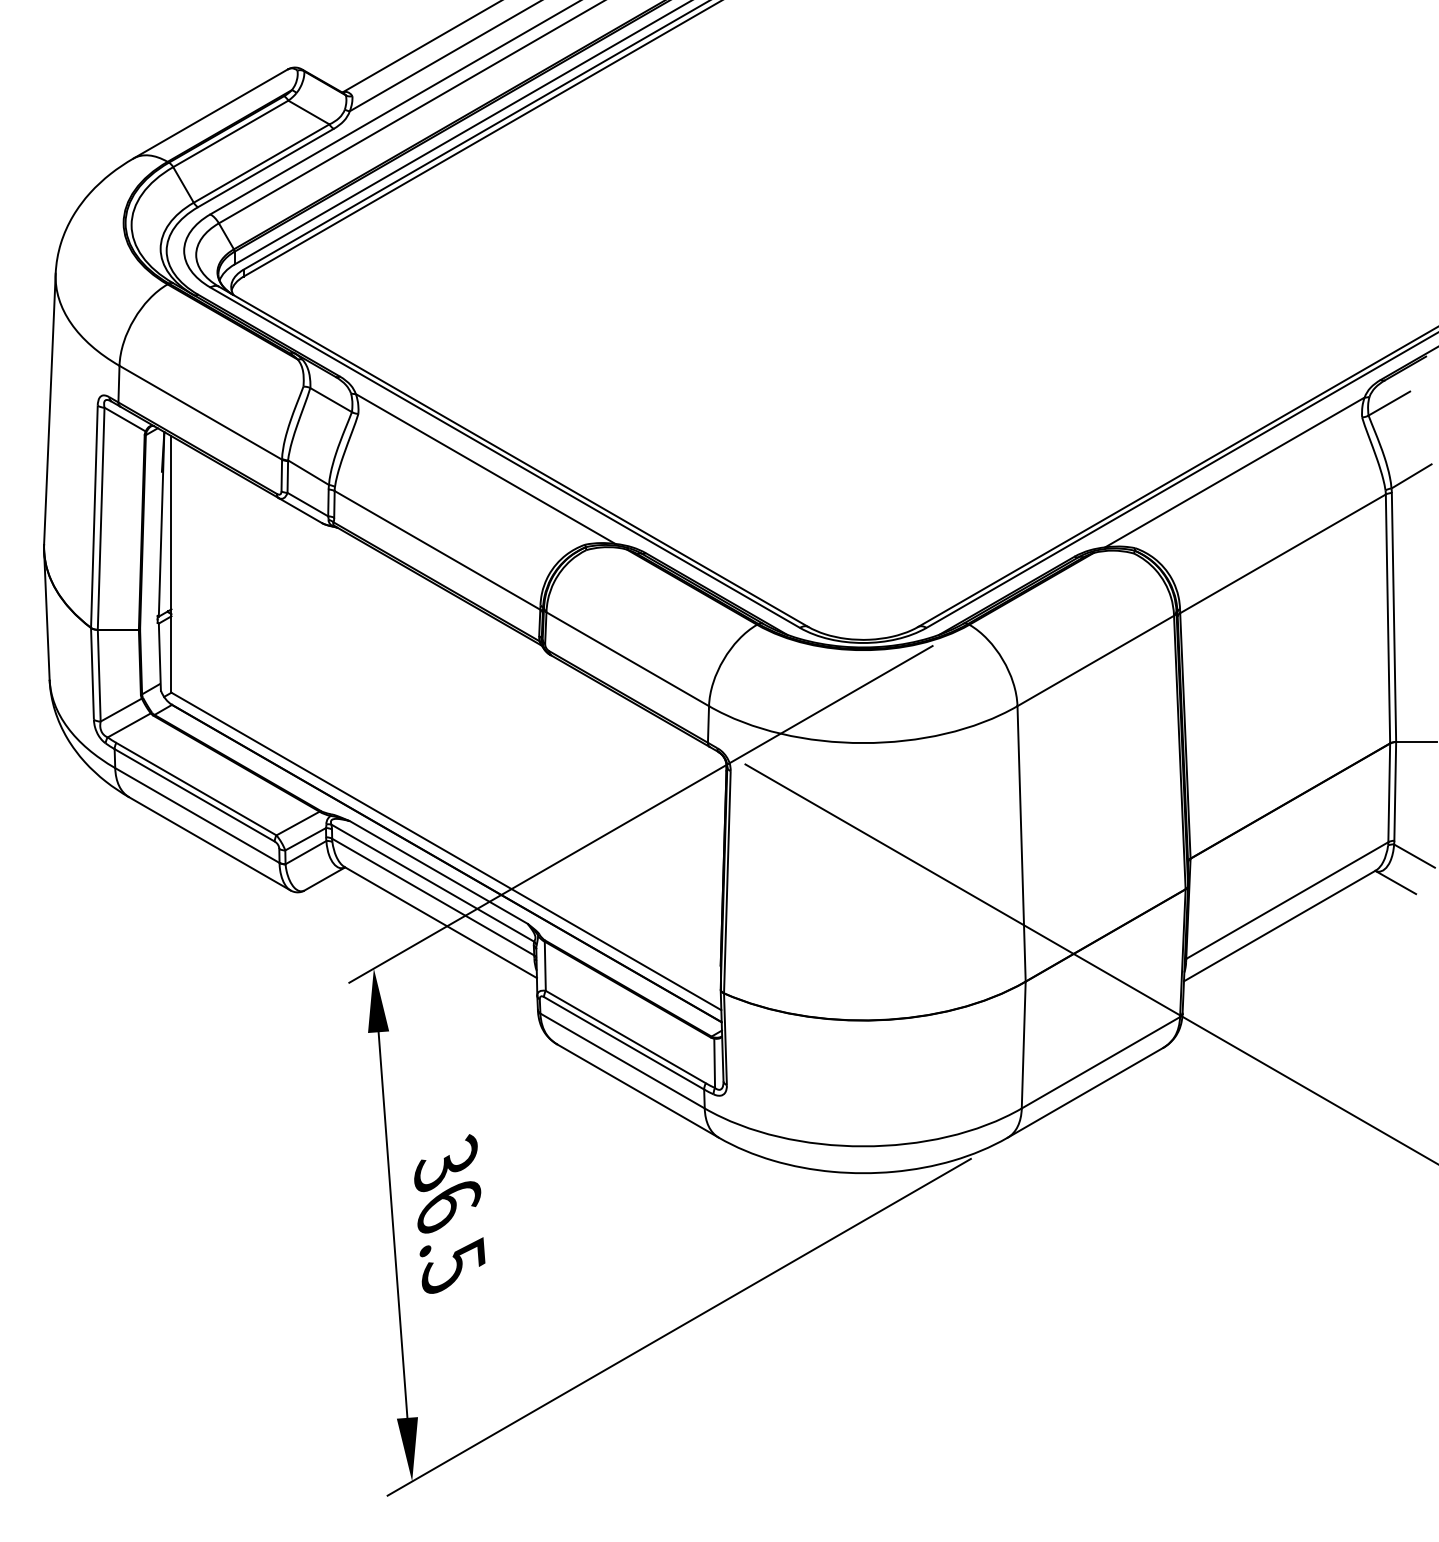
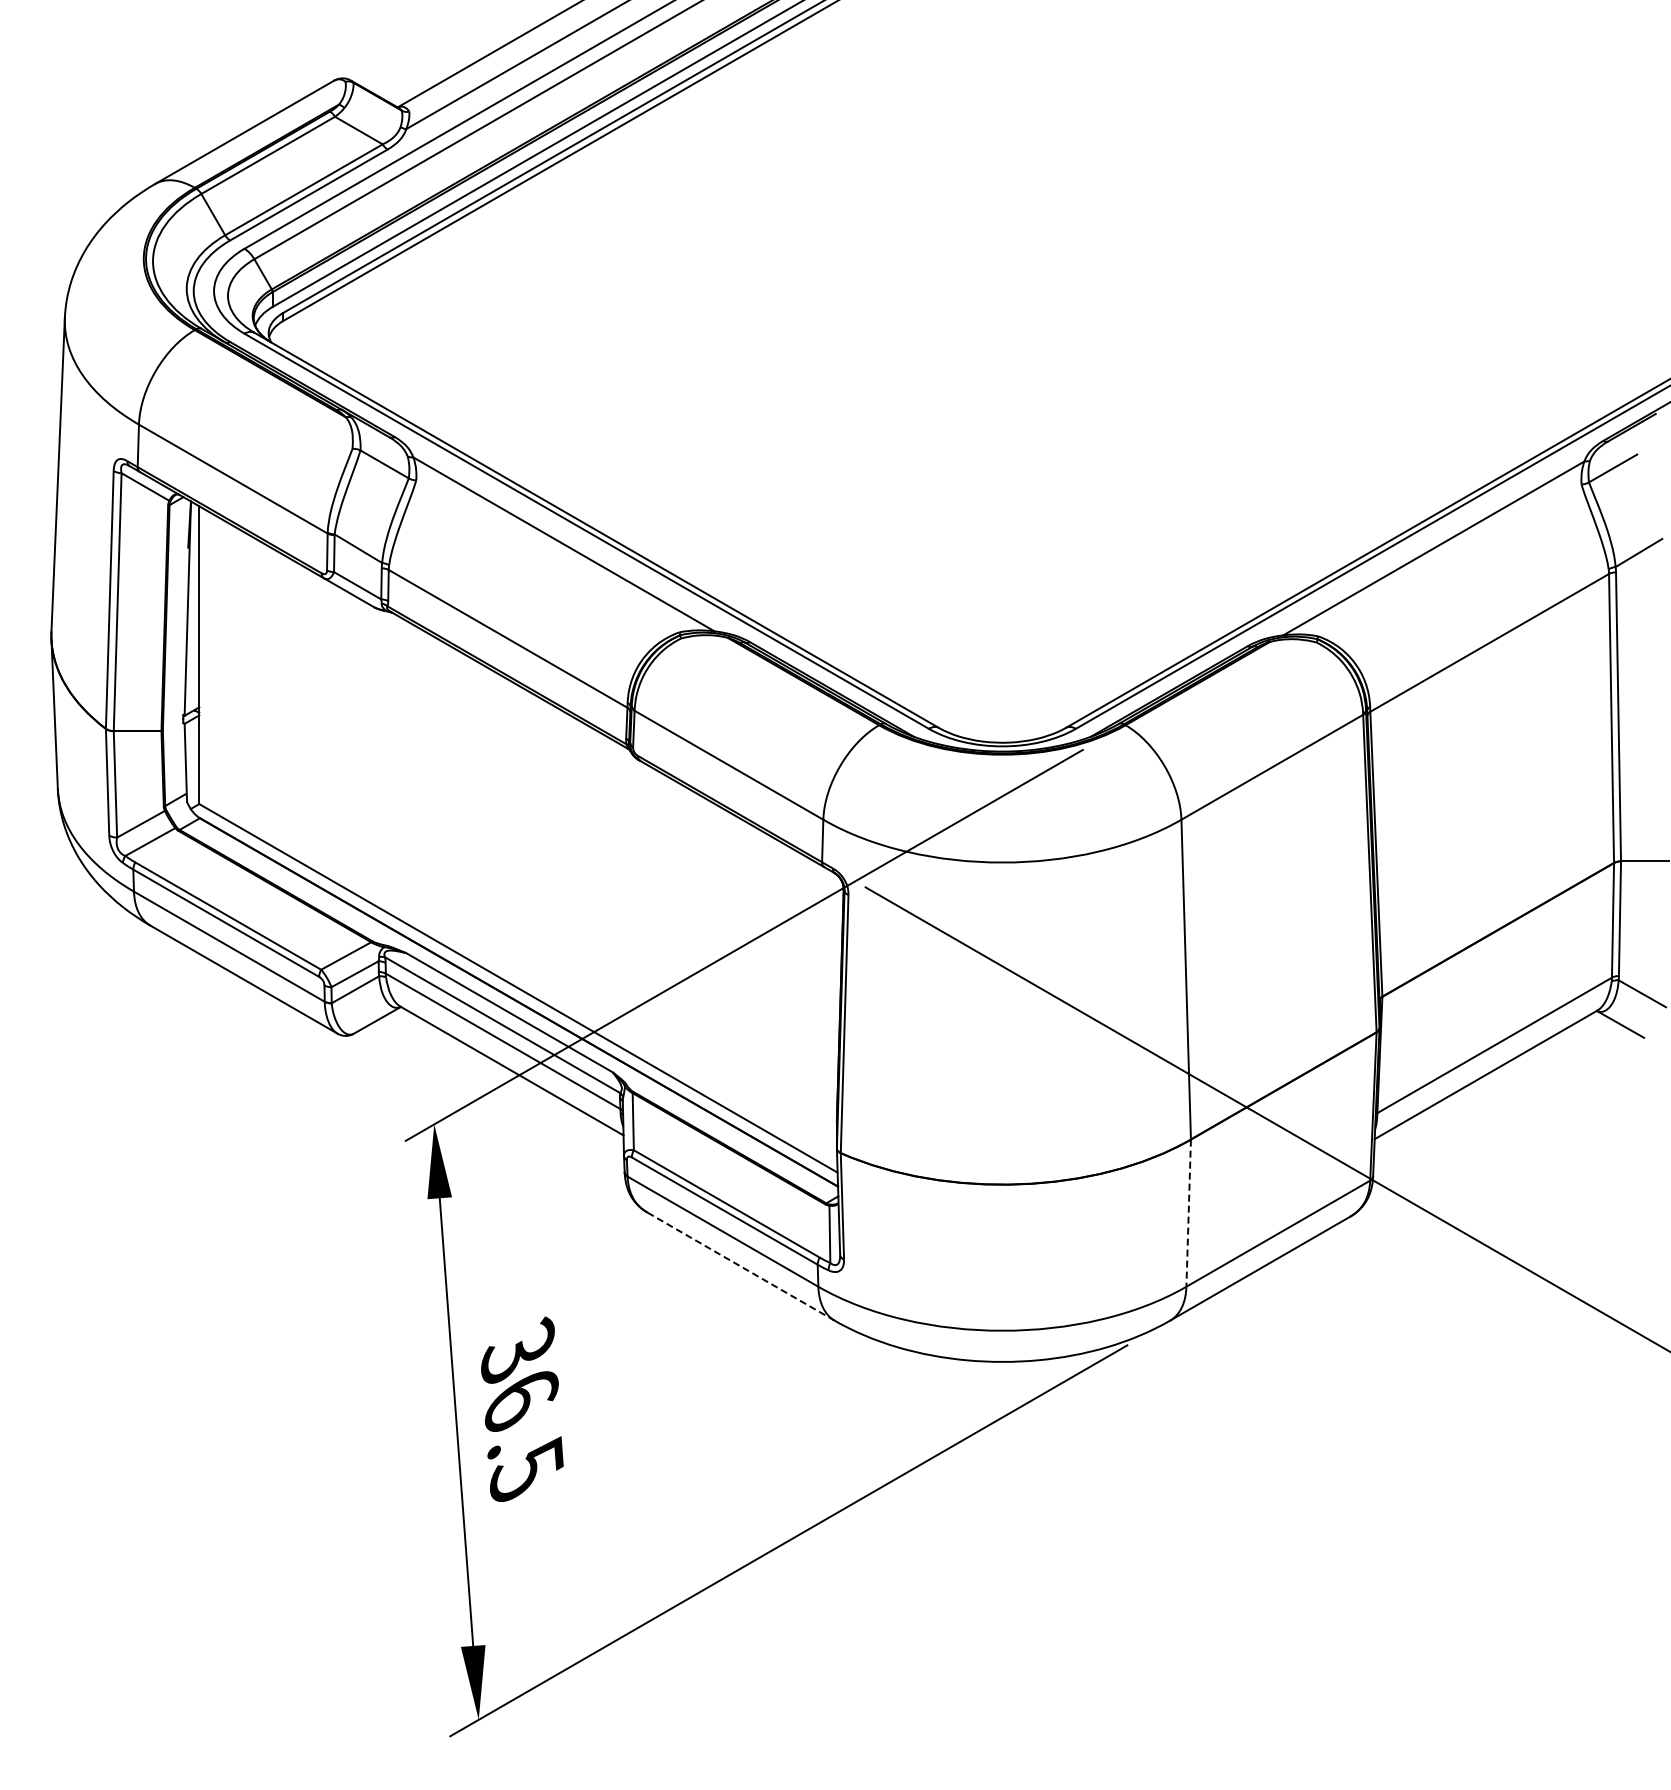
line: (1023, 1045) -> (1188, 1213), solid -> dashed
line: (637, 1091) -> (740, 1266), solid -> dashed

